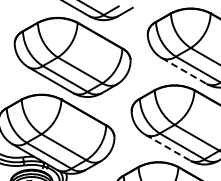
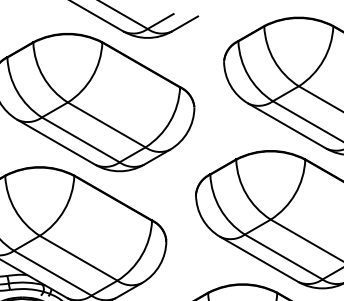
line: (184, 71) -> (287, 126), dashed -> solid
line: (168, 147) -> (260, 258), dashed -> solid

